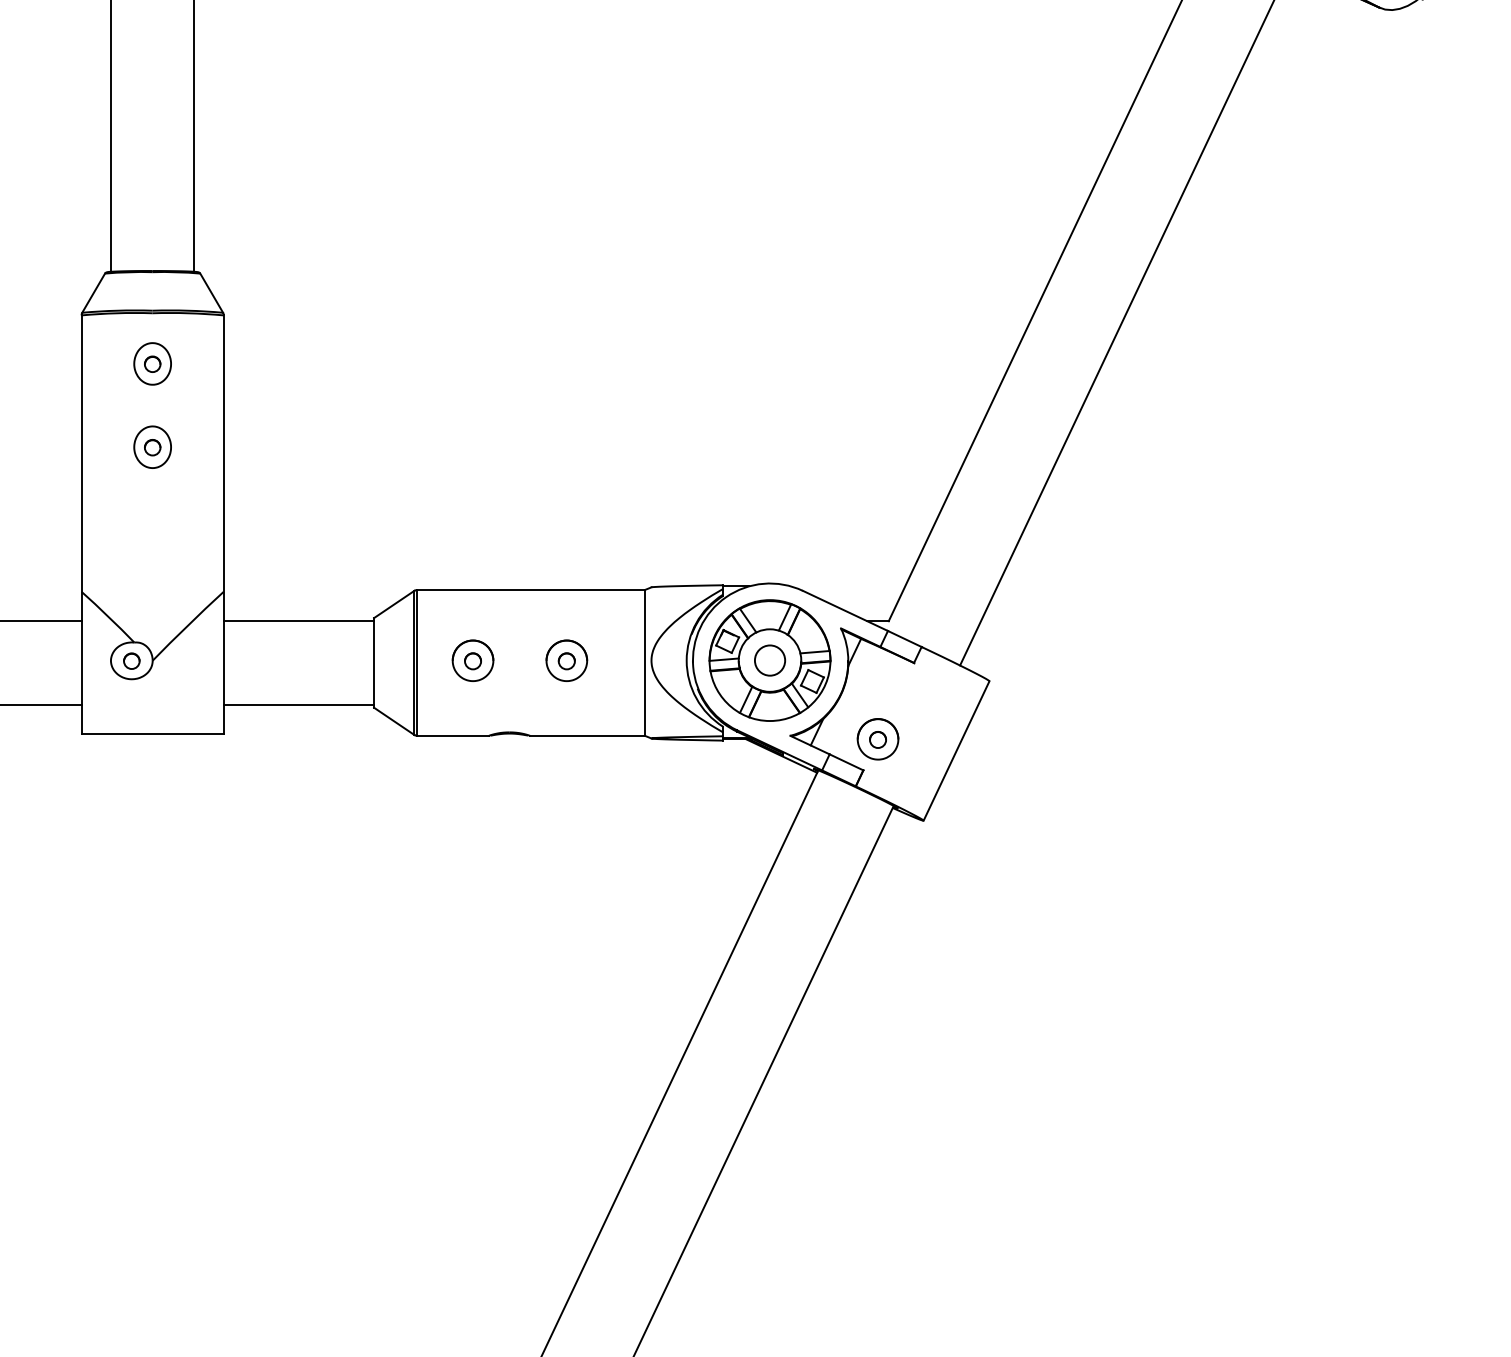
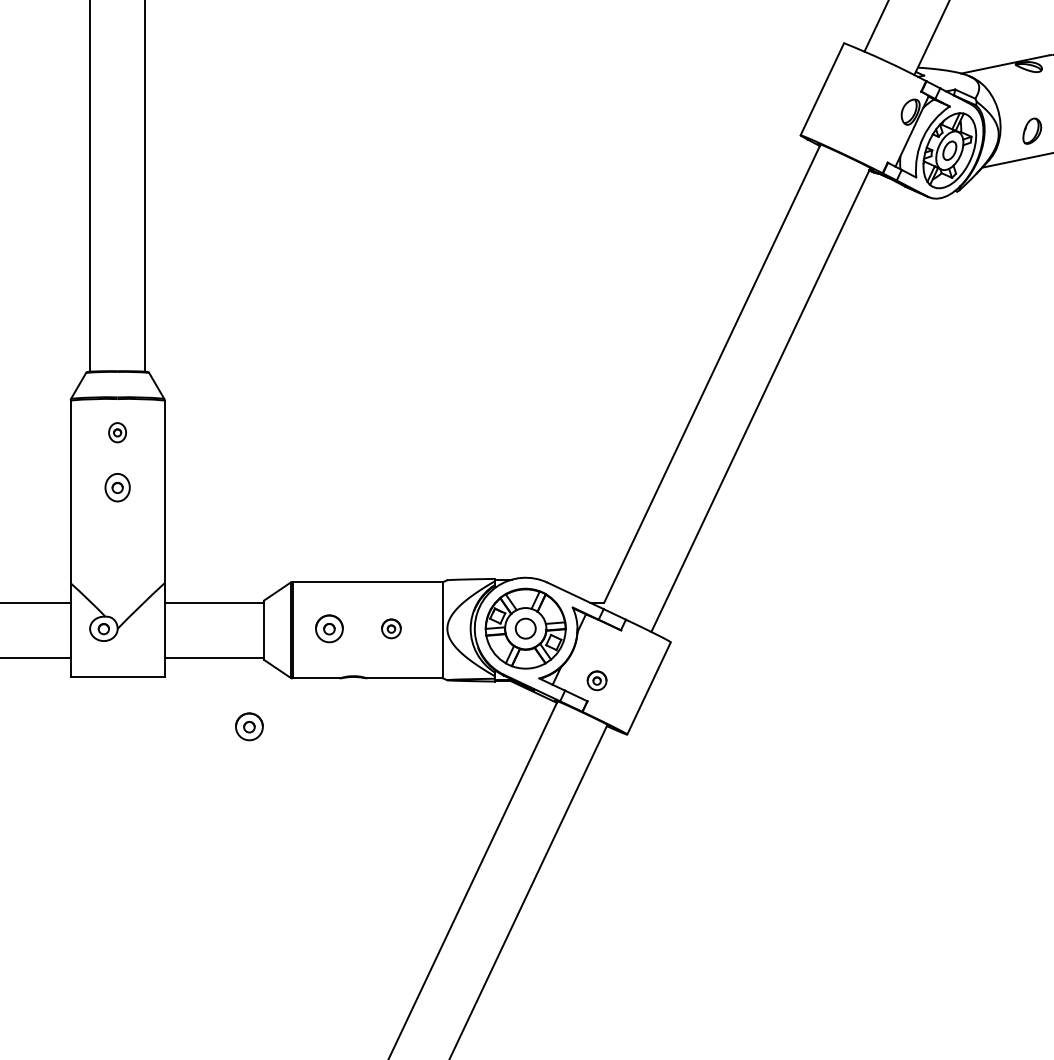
part: (152, 363) -> (117, 432), size x0.7
part: (566, 660) -> (391, 628), size x0.7
part: (877, 738) -> (596, 680), size x0.7
part: (352, 808) -> (249, 726), added

